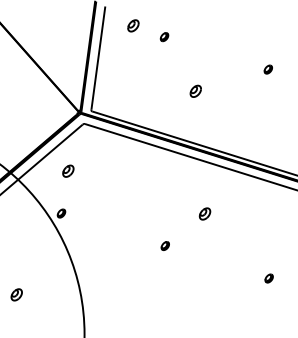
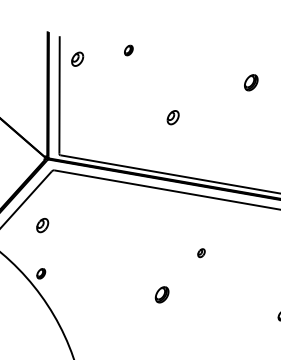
part: (133, 25) -> (77, 58), moved
part: (164, 37) -> (128, 50), moved
part: (267, 69) -> (250, 82), size x1.6
part: (204, 213) -> (200, 252), size x0.6
part: (164, 245) -> (160, 294), size x1.6

